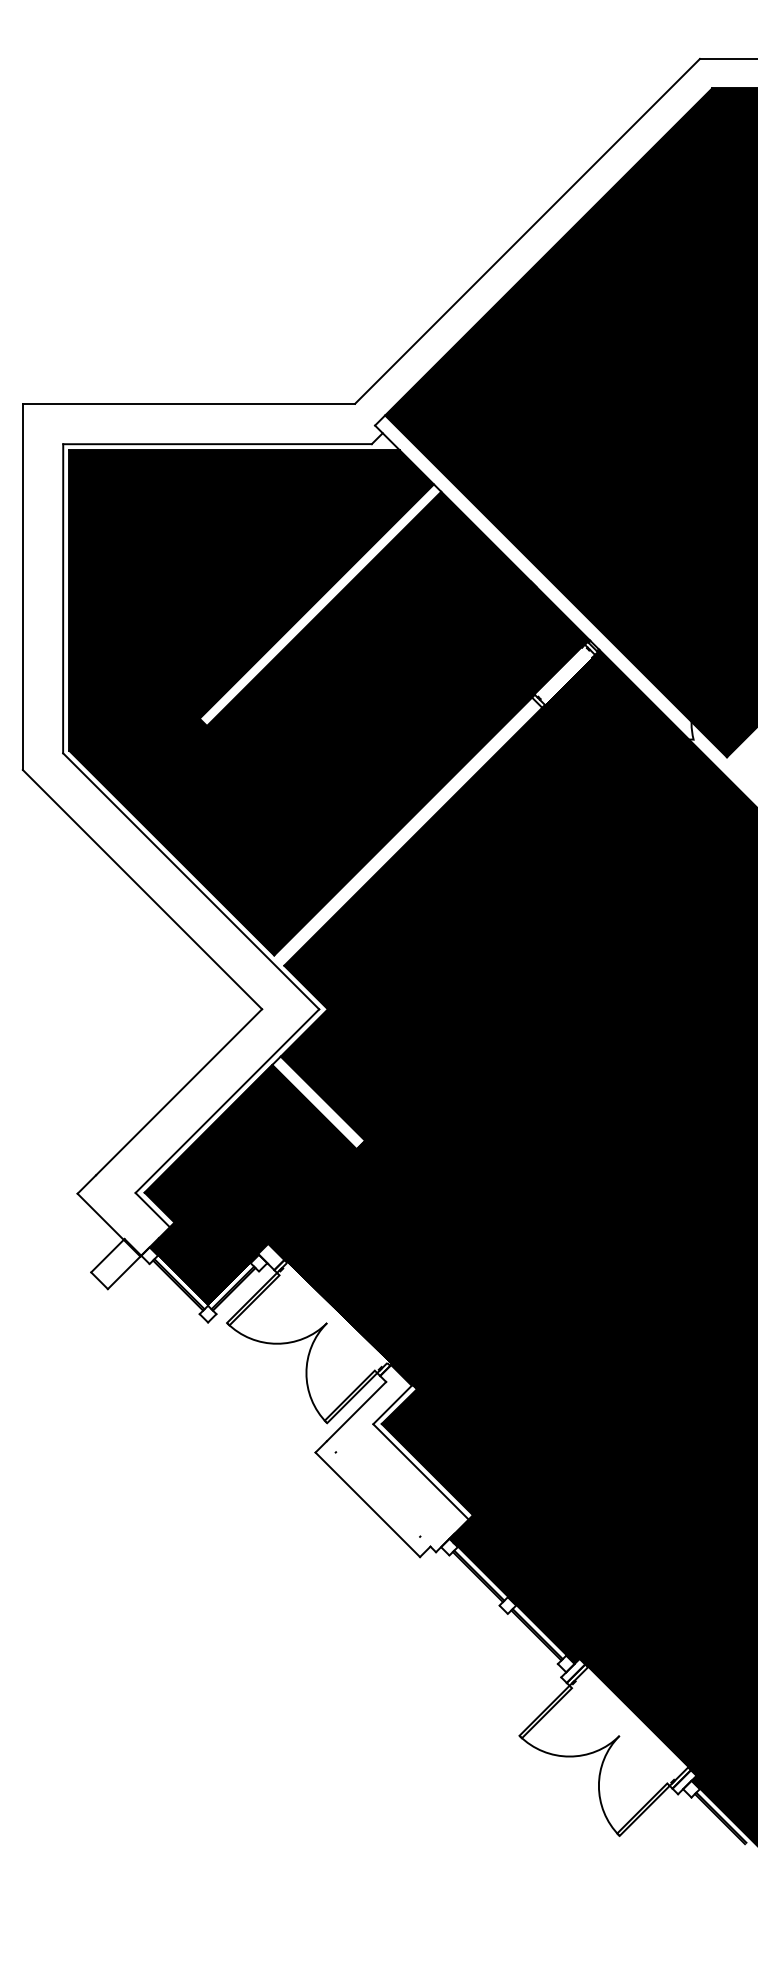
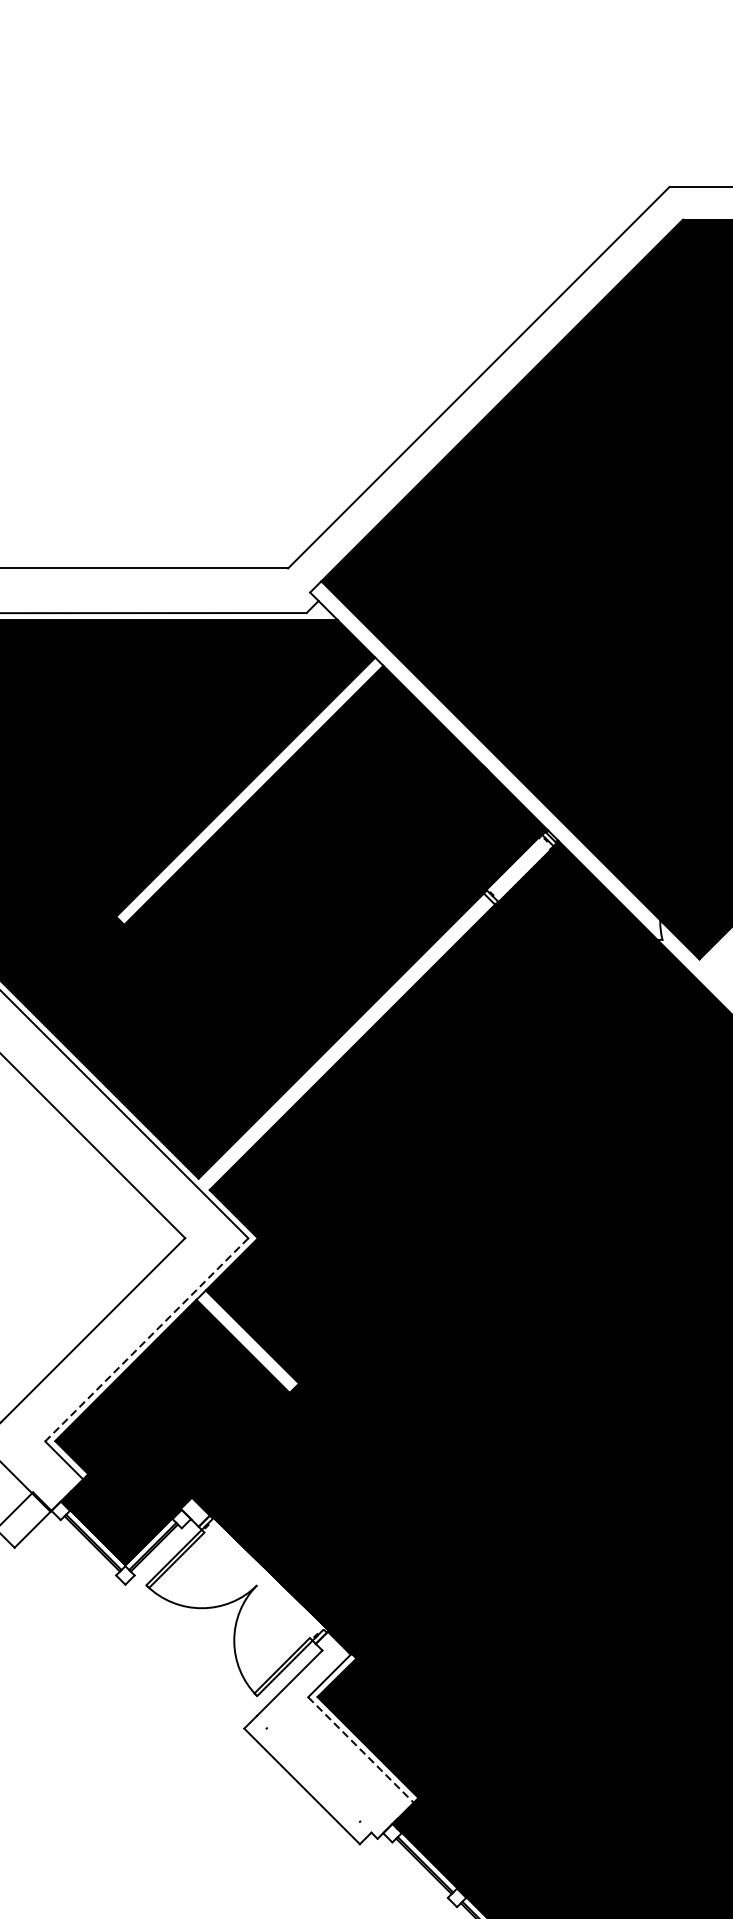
line: (227, 1101) -> (146, 1340), solid -> dashed
line: (421, 1472) -> (361, 1750), solid -> dashed

